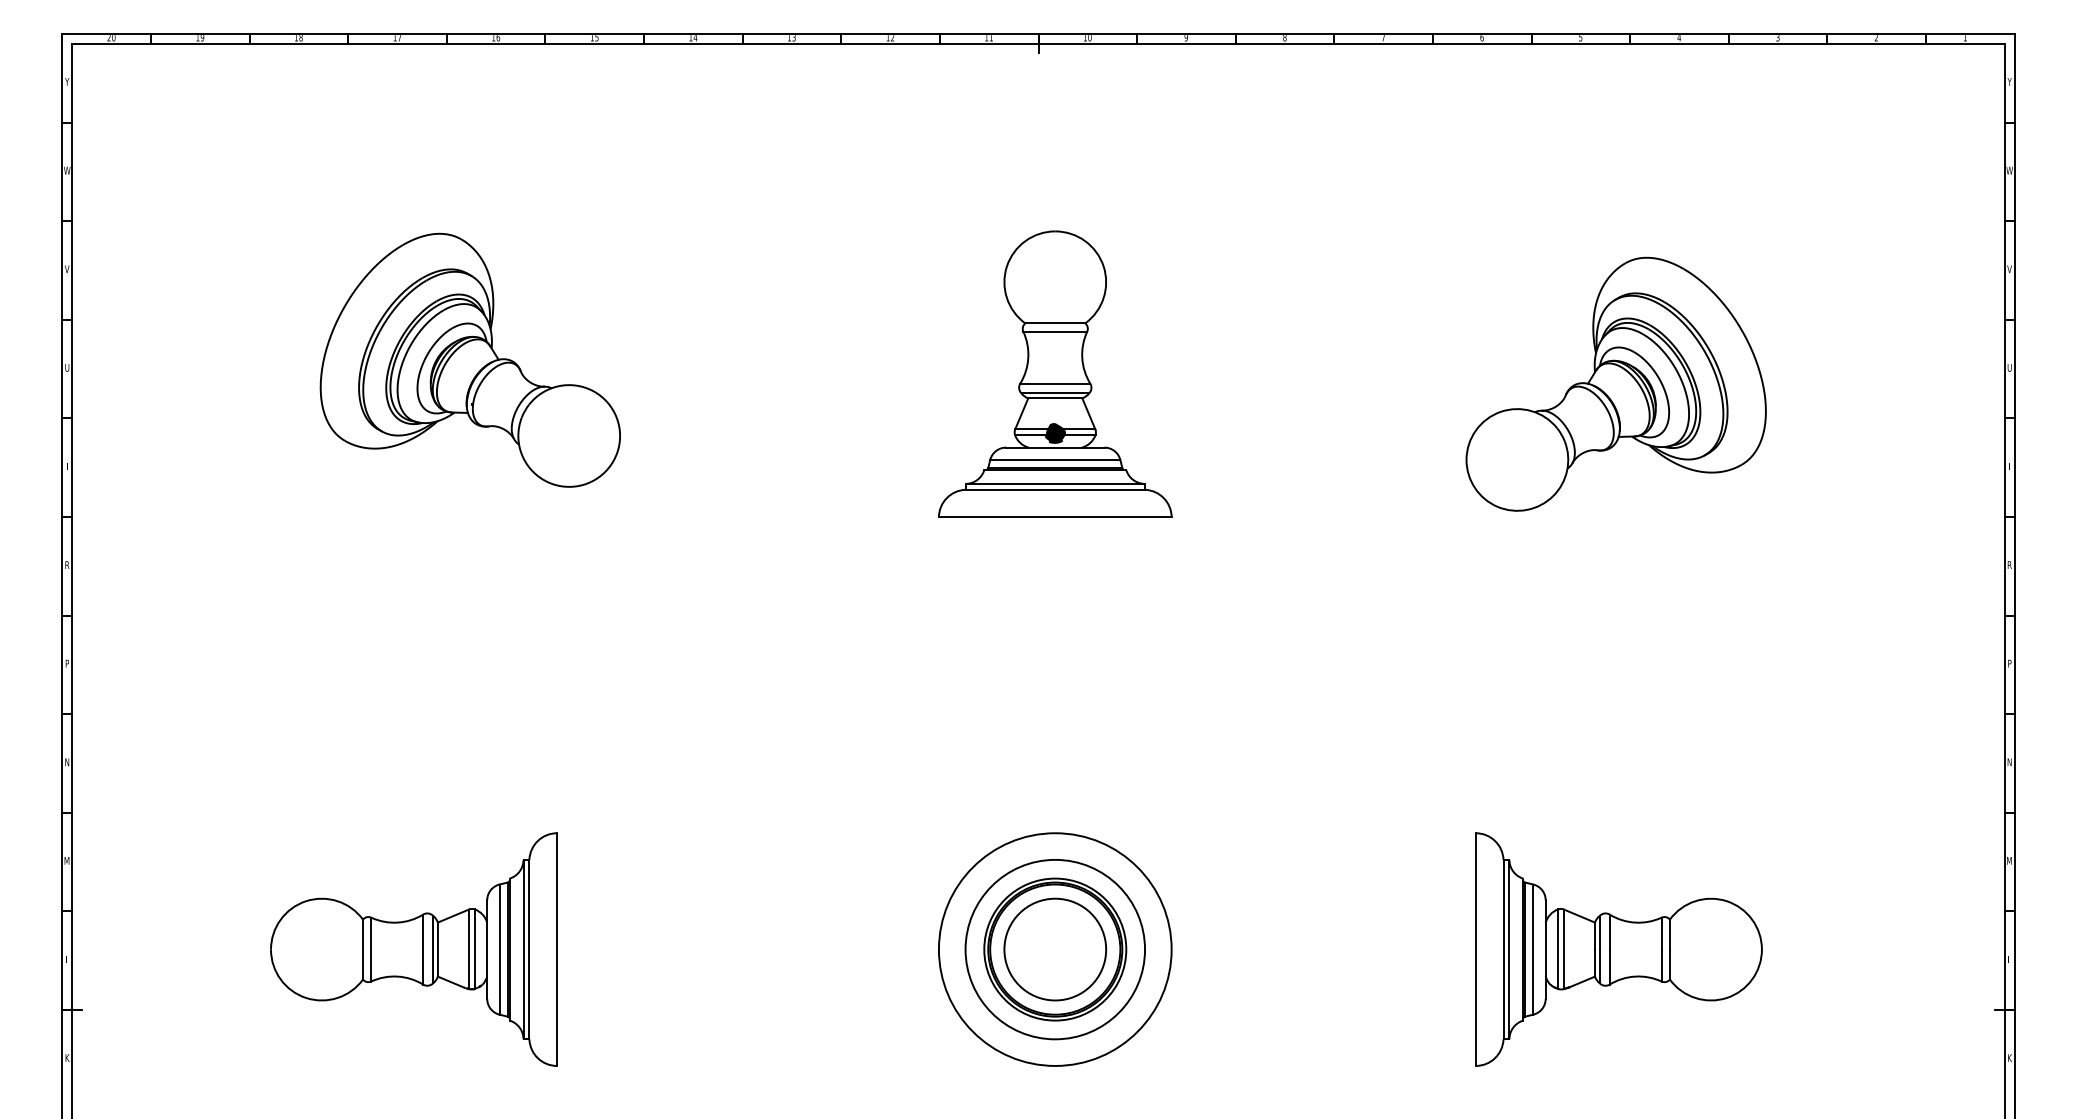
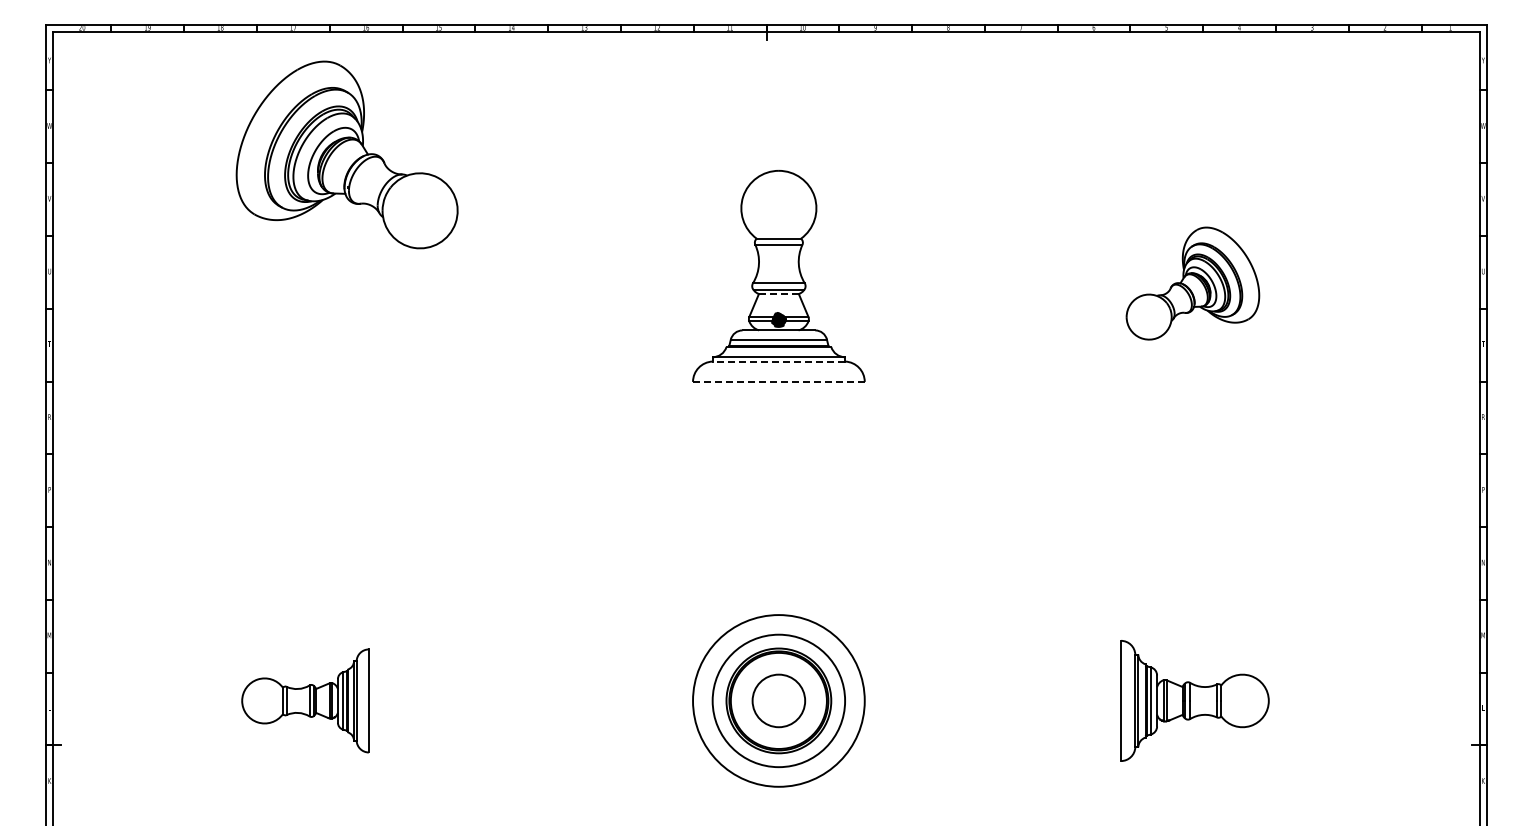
part: (469, 359) -> (346, 154), moved
part: (1615, 384) -> (1192, 283), size x0.6
line: (1054, 398) -> (778, 294), solid -> dashed
line: (1054, 489) -> (778, 361), solid -> dashed
line: (1054, 516) -> (778, 381), solid -> dashed
part: (413, 949) -> (305, 700), size x0.6
circle: (1054, 949) -> (778, 700), size x0.7
part: (1618, 949) -> (1194, 700), size x0.7

